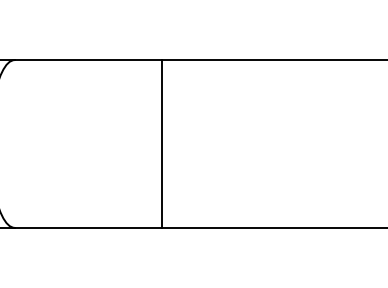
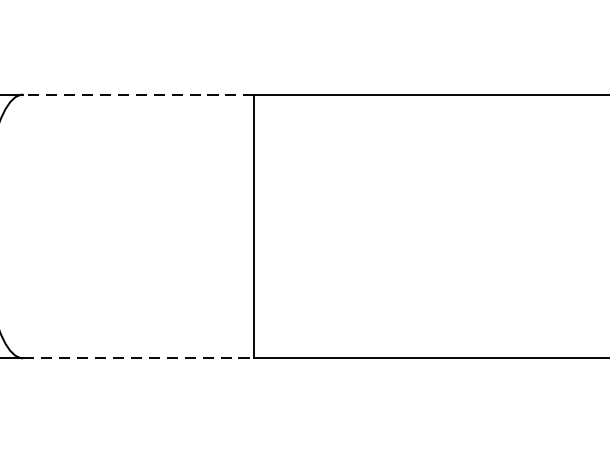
line: (88, 60) -> (139, 95), solid -> dashed
line: (88, 227) -> (139, 357), solid -> dashed

